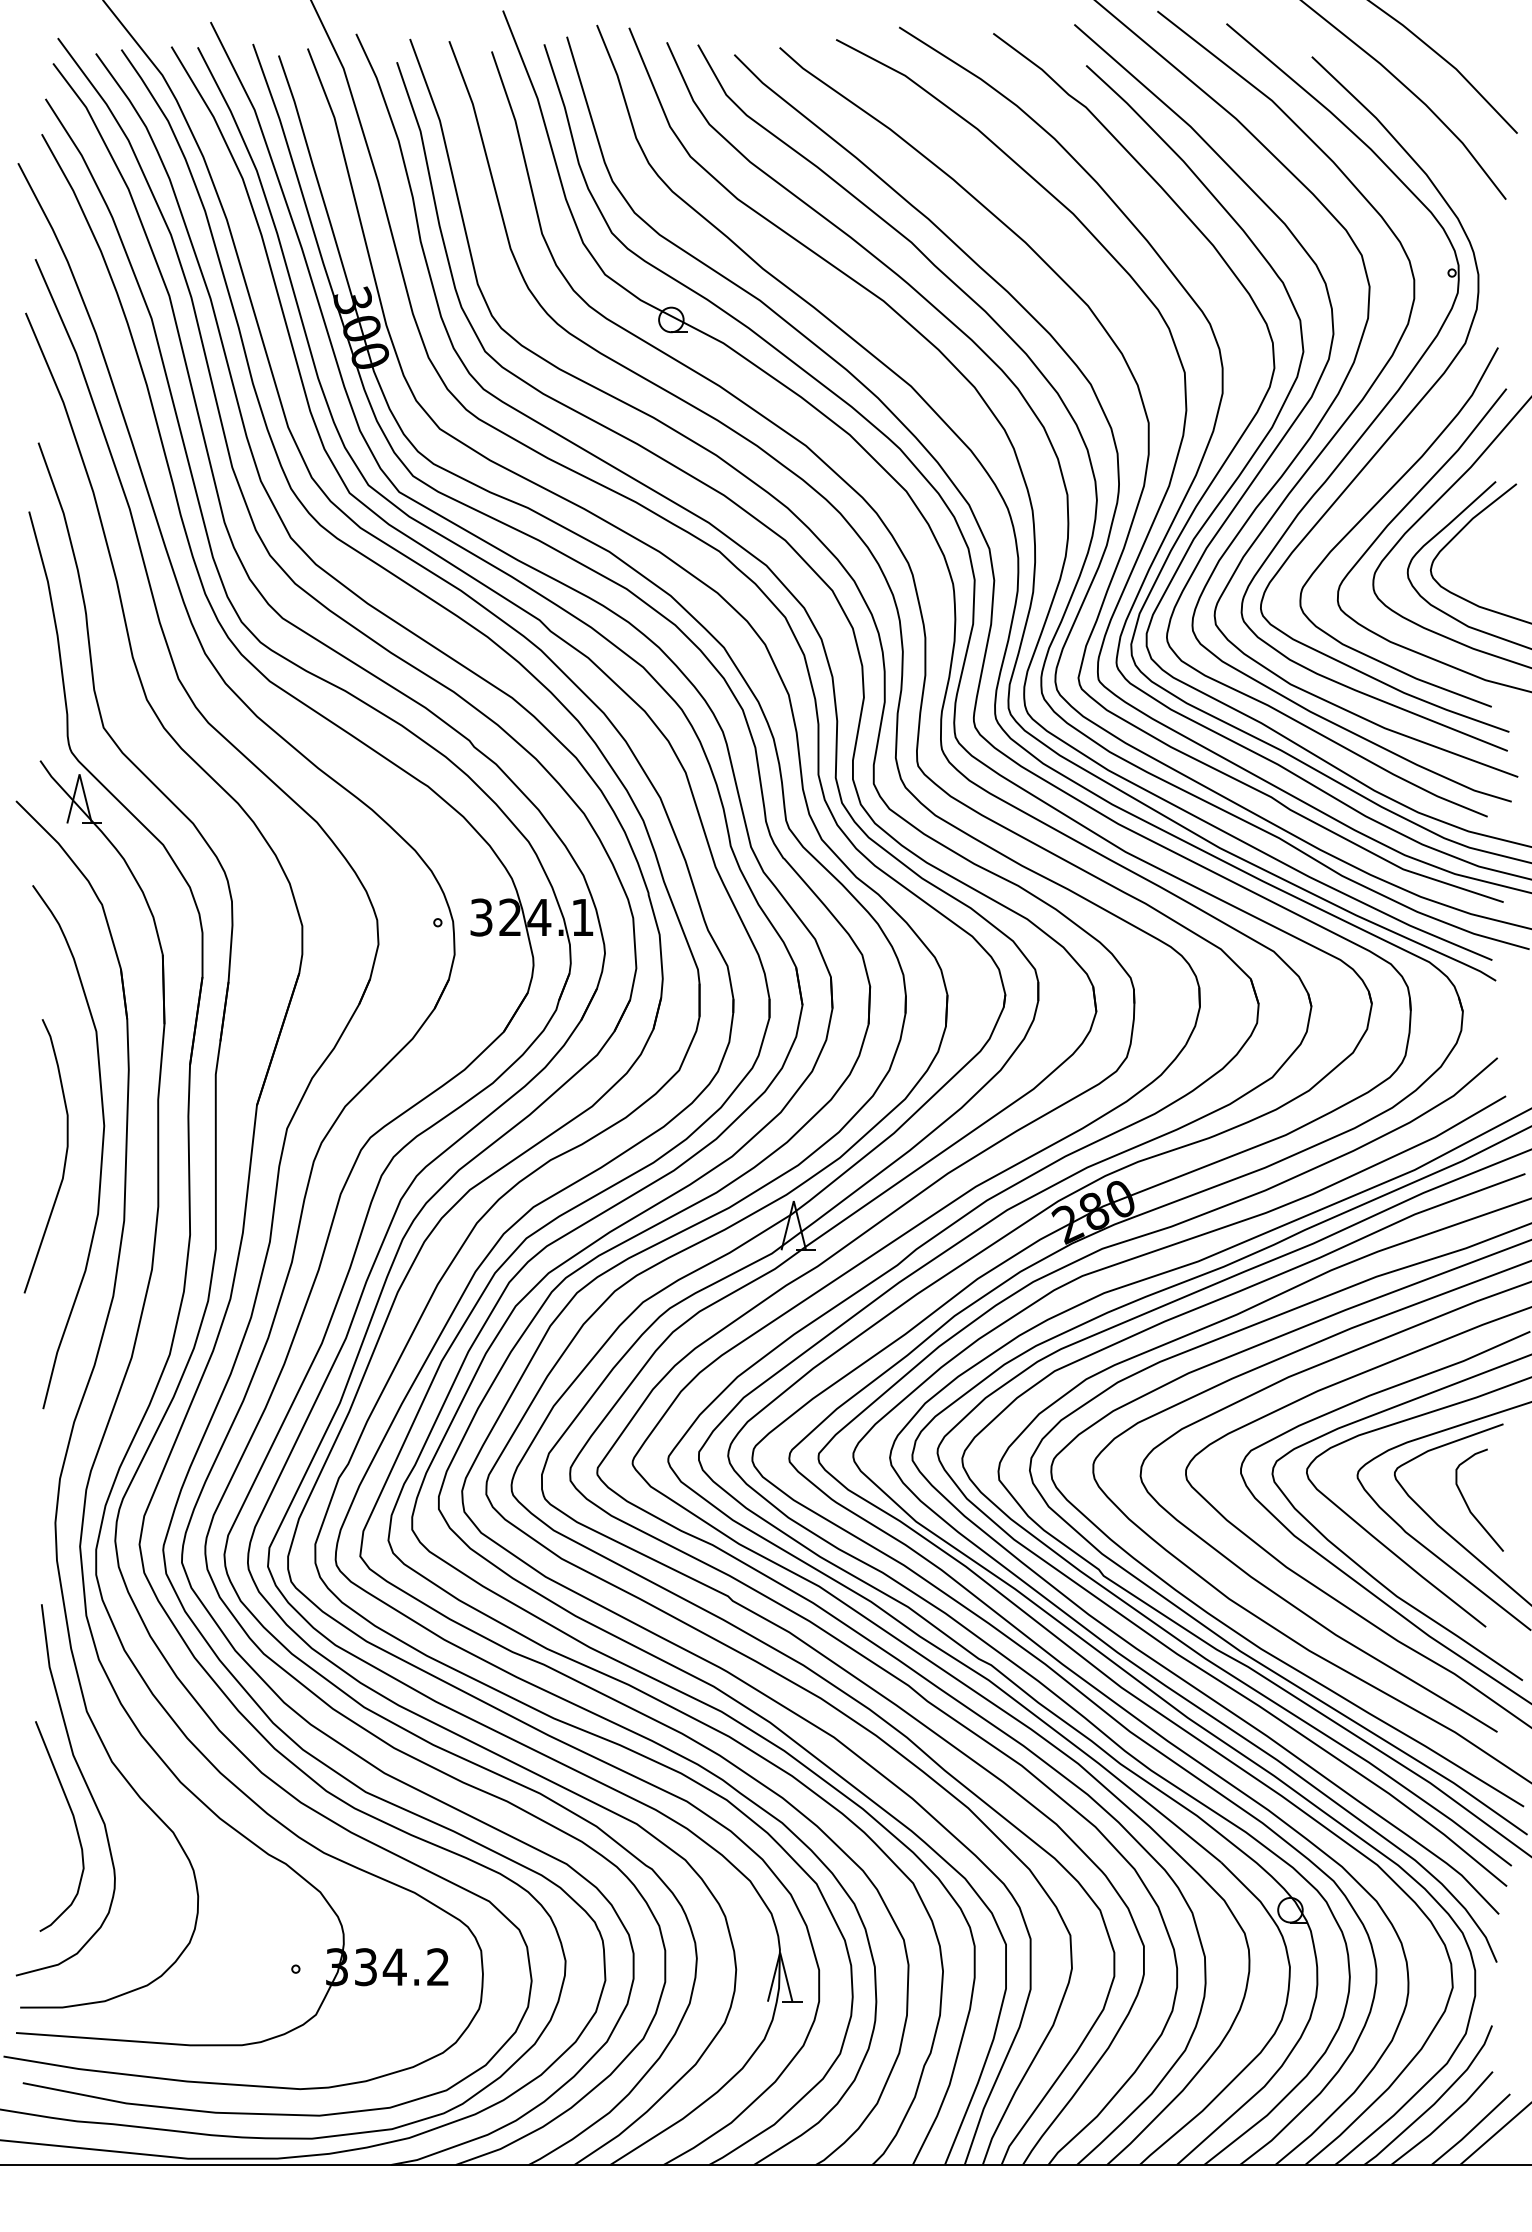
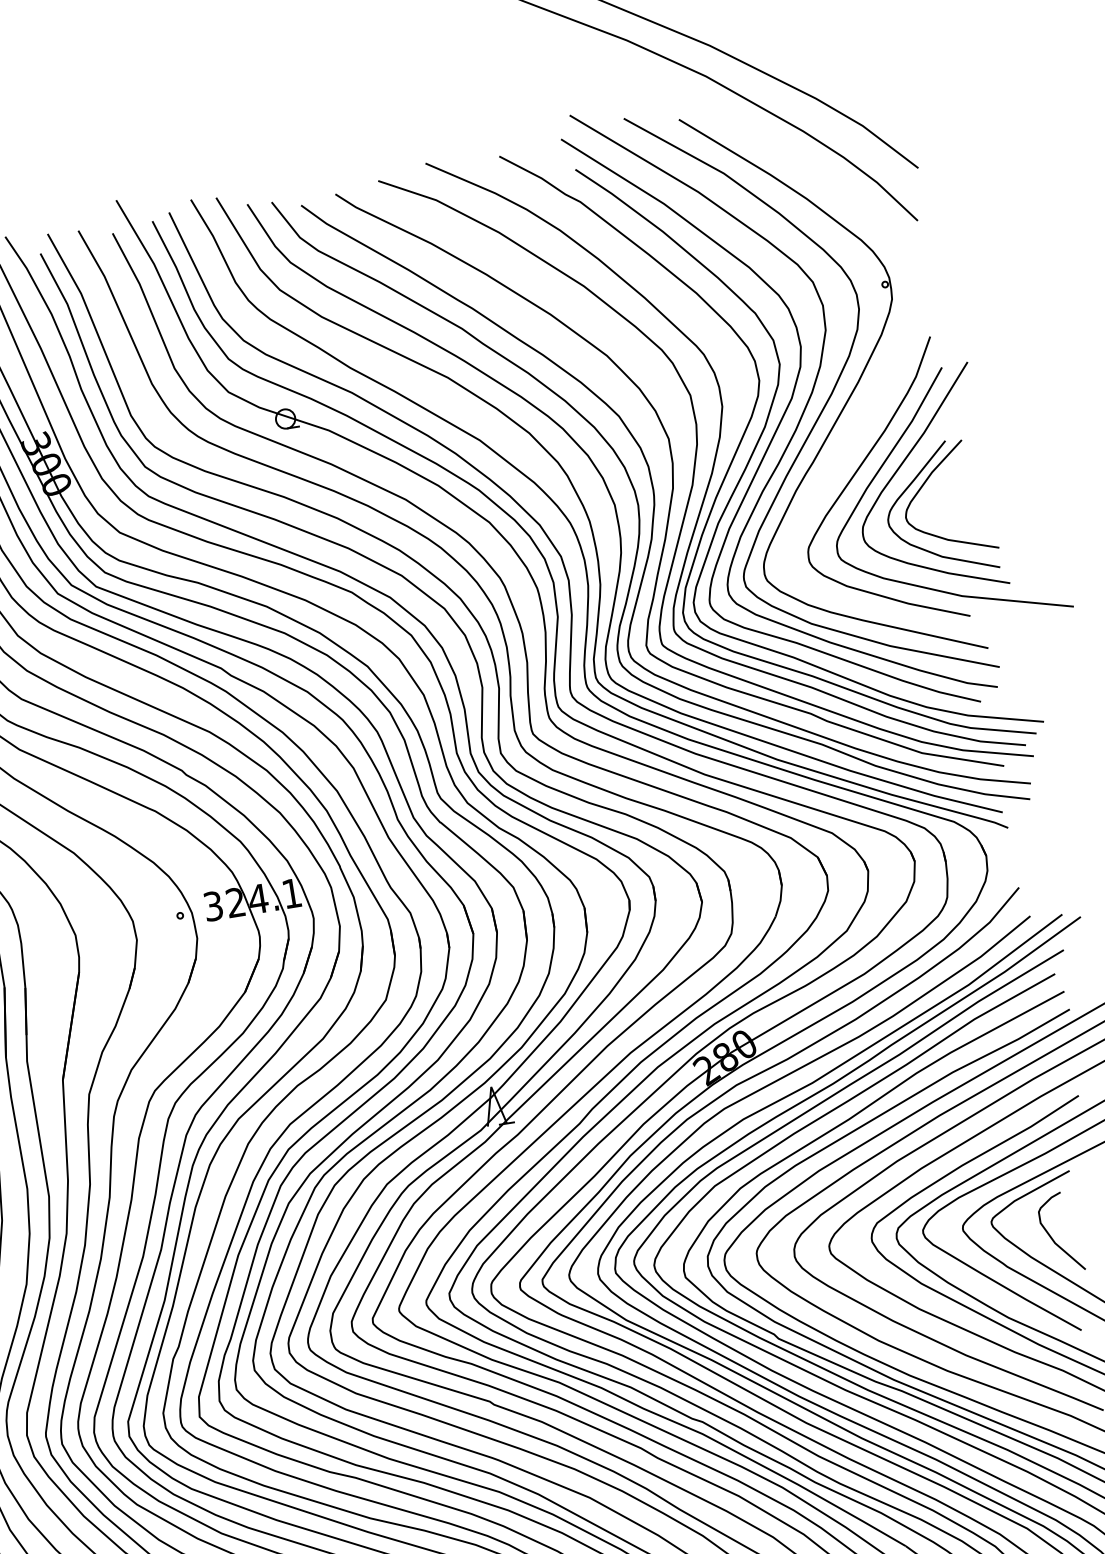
curve: (1407, 414) -> (868, 399), removed

